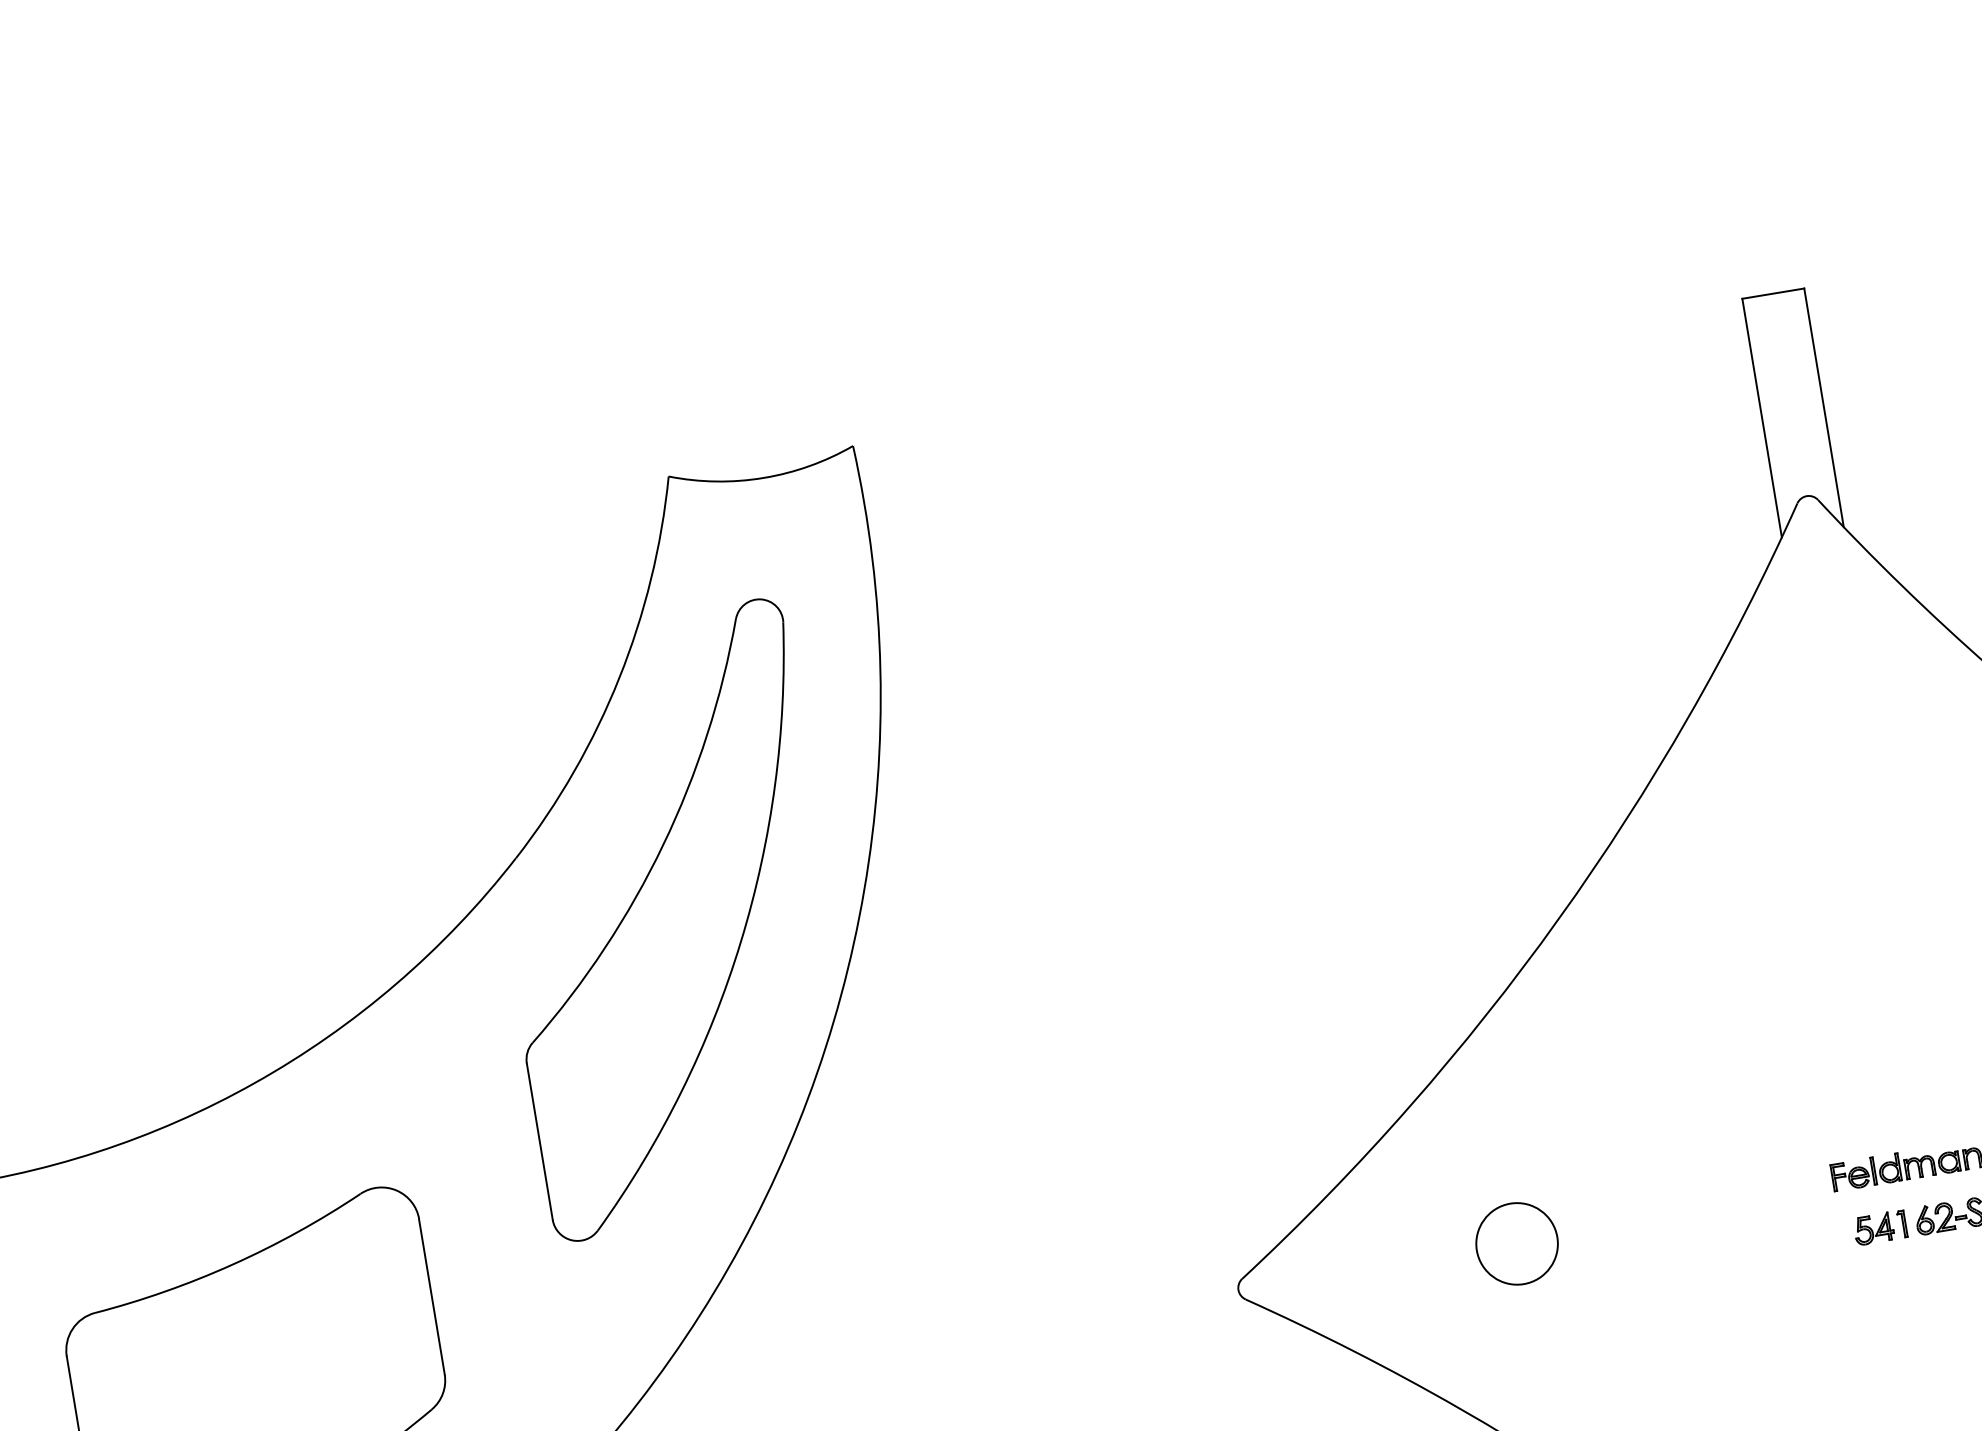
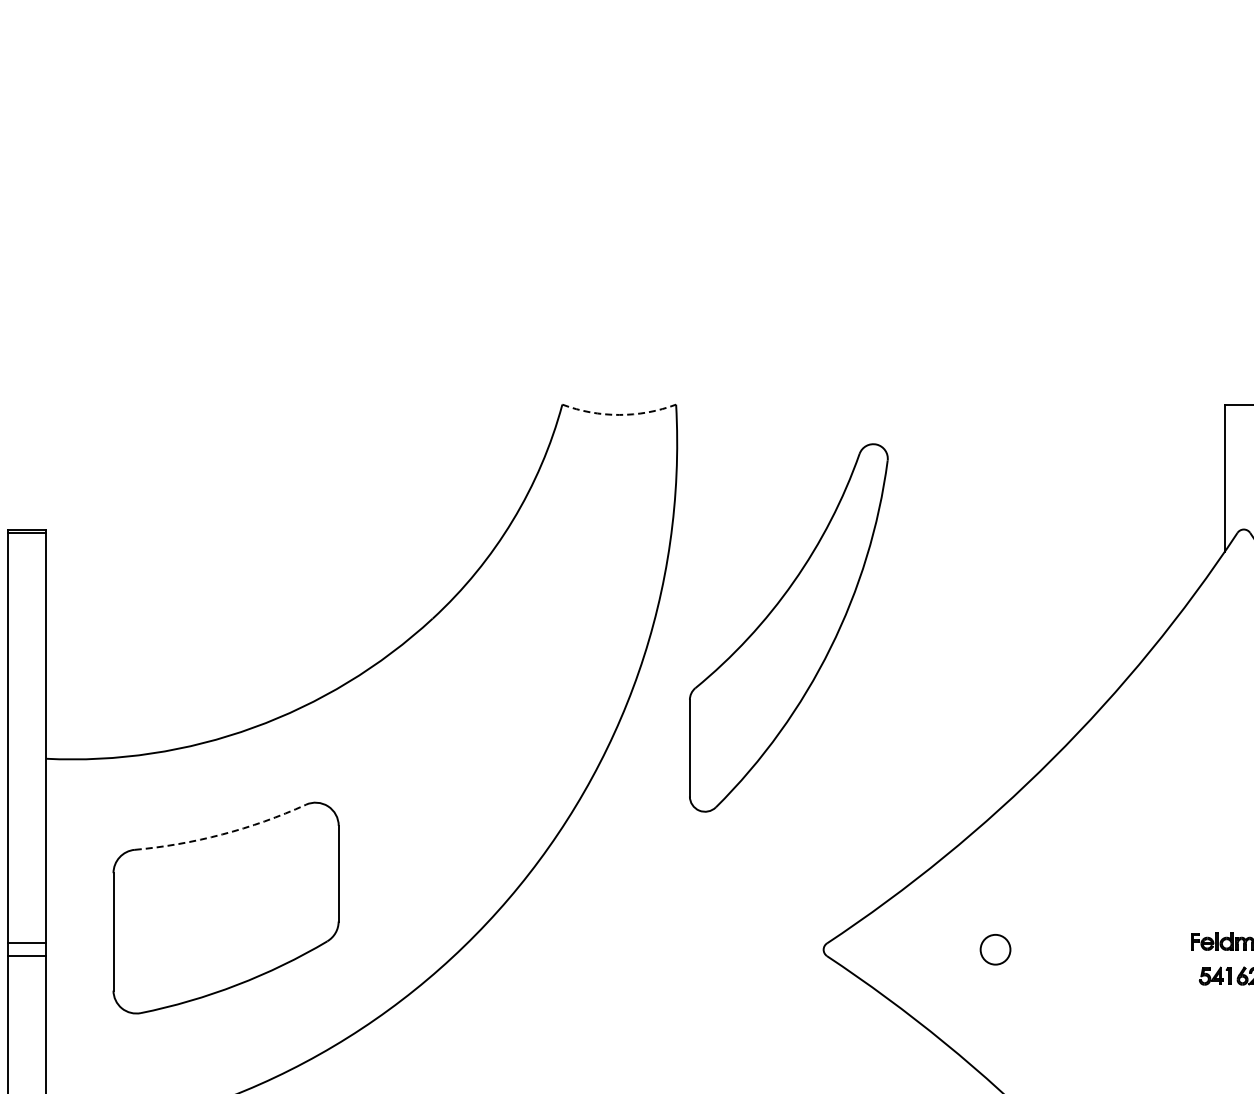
arc: (763, 477) -> (619, 414), solid -> dashed
part: (667, 919) -> (788, 627), moved
circle: (1516, 1243) -> (995, 949), size x0.6
arc: (233, 1264) -> (222, 834), solid -> dashed

